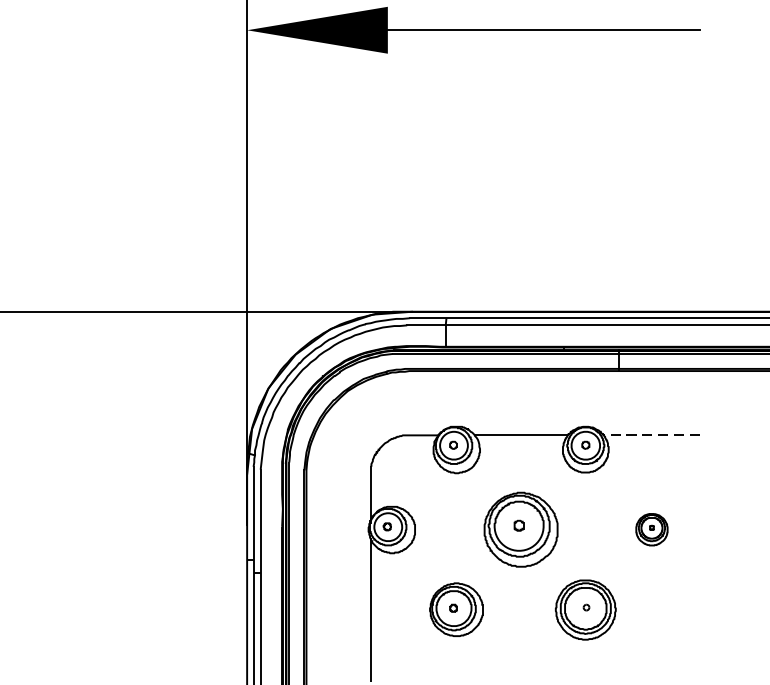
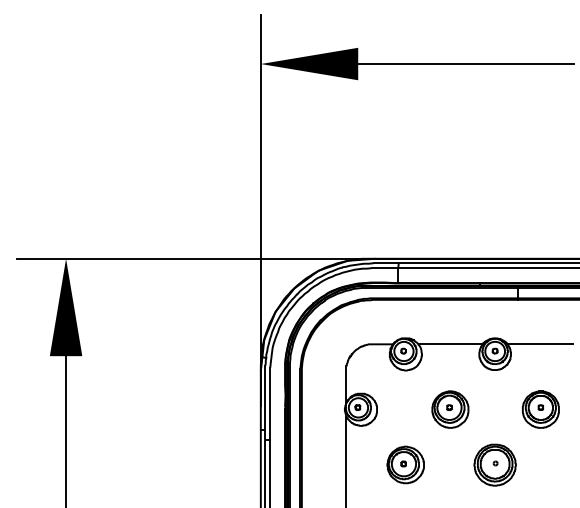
line: (651, 435) -> (540, 344), dashed -> solid
part: (521, 529) -> (450, 409), size x0.71
part: (651, 529) -> (540, 409), size x1.67

